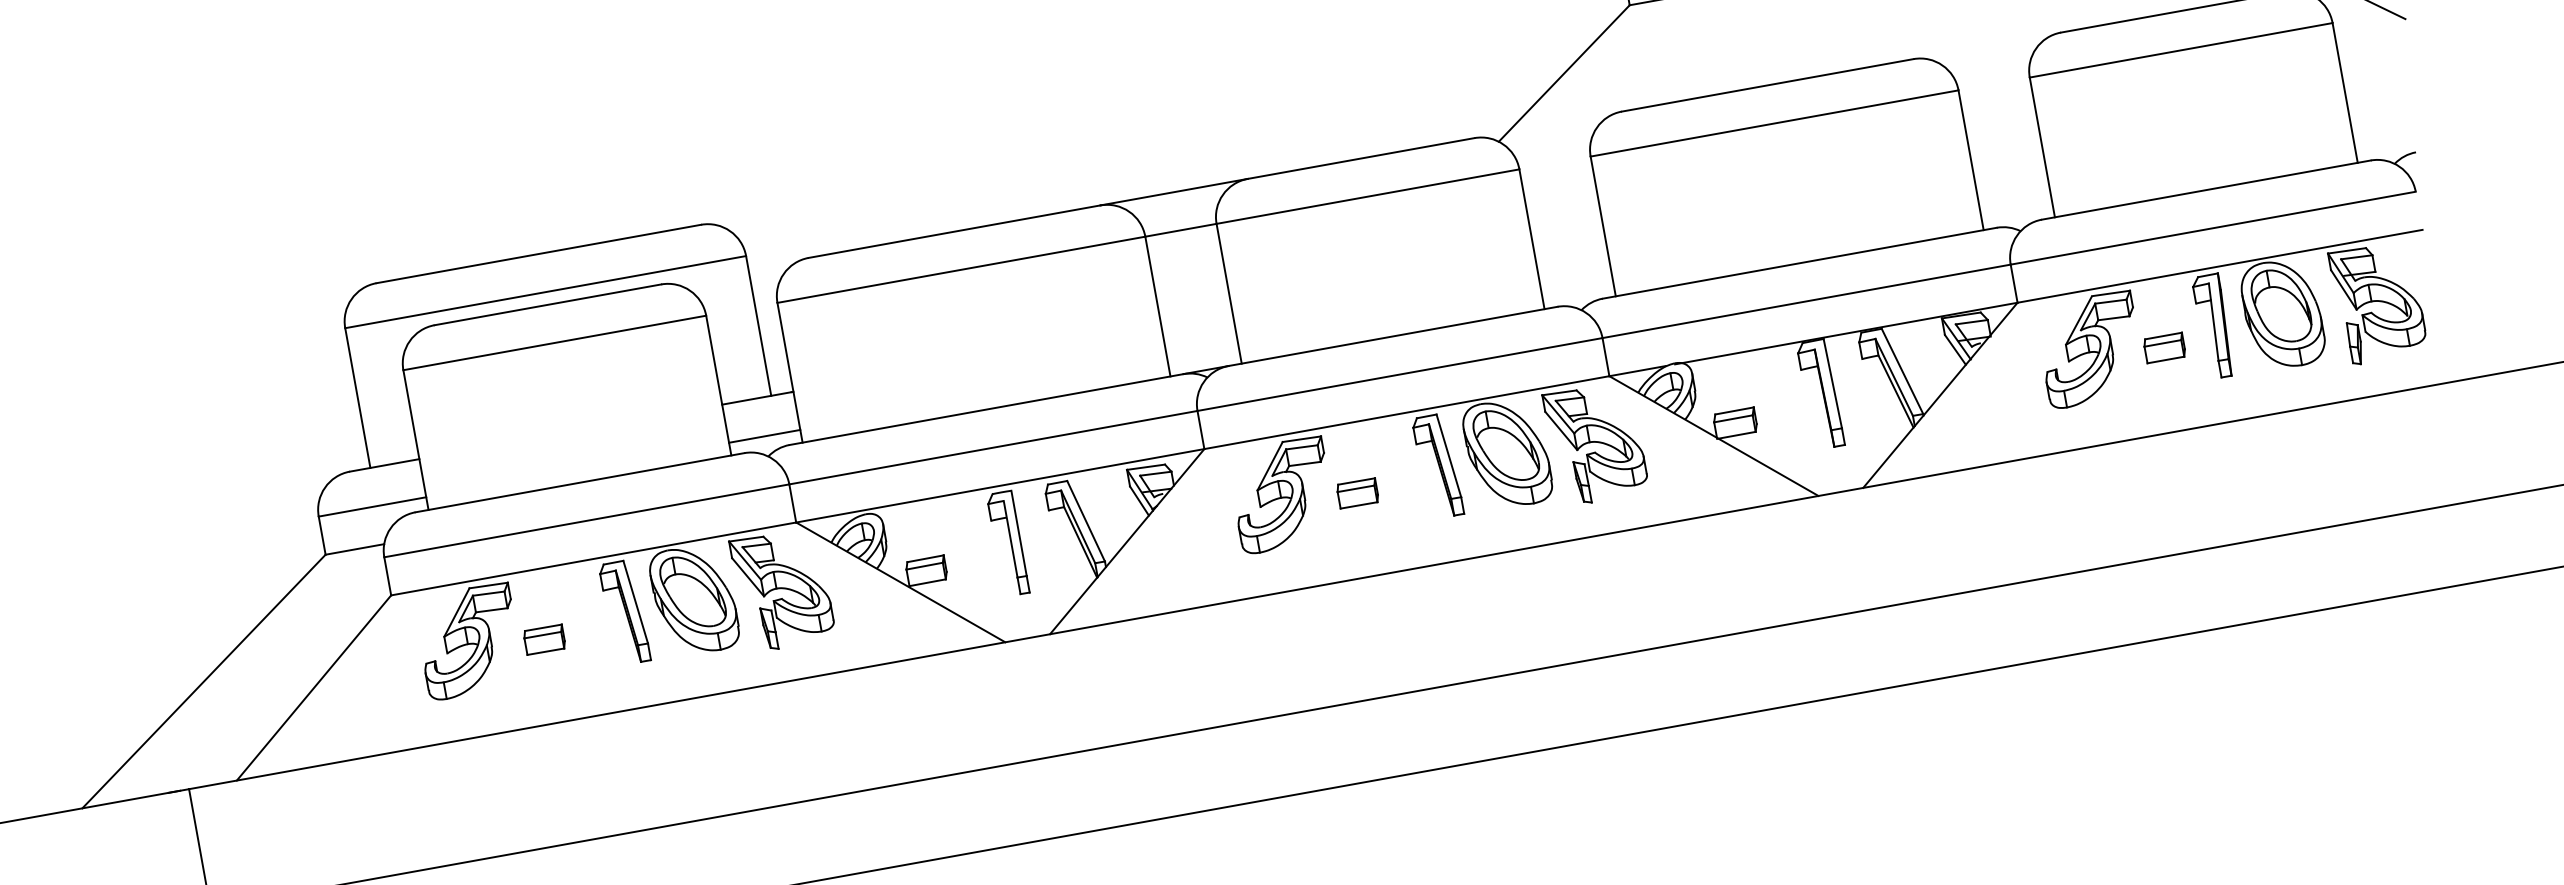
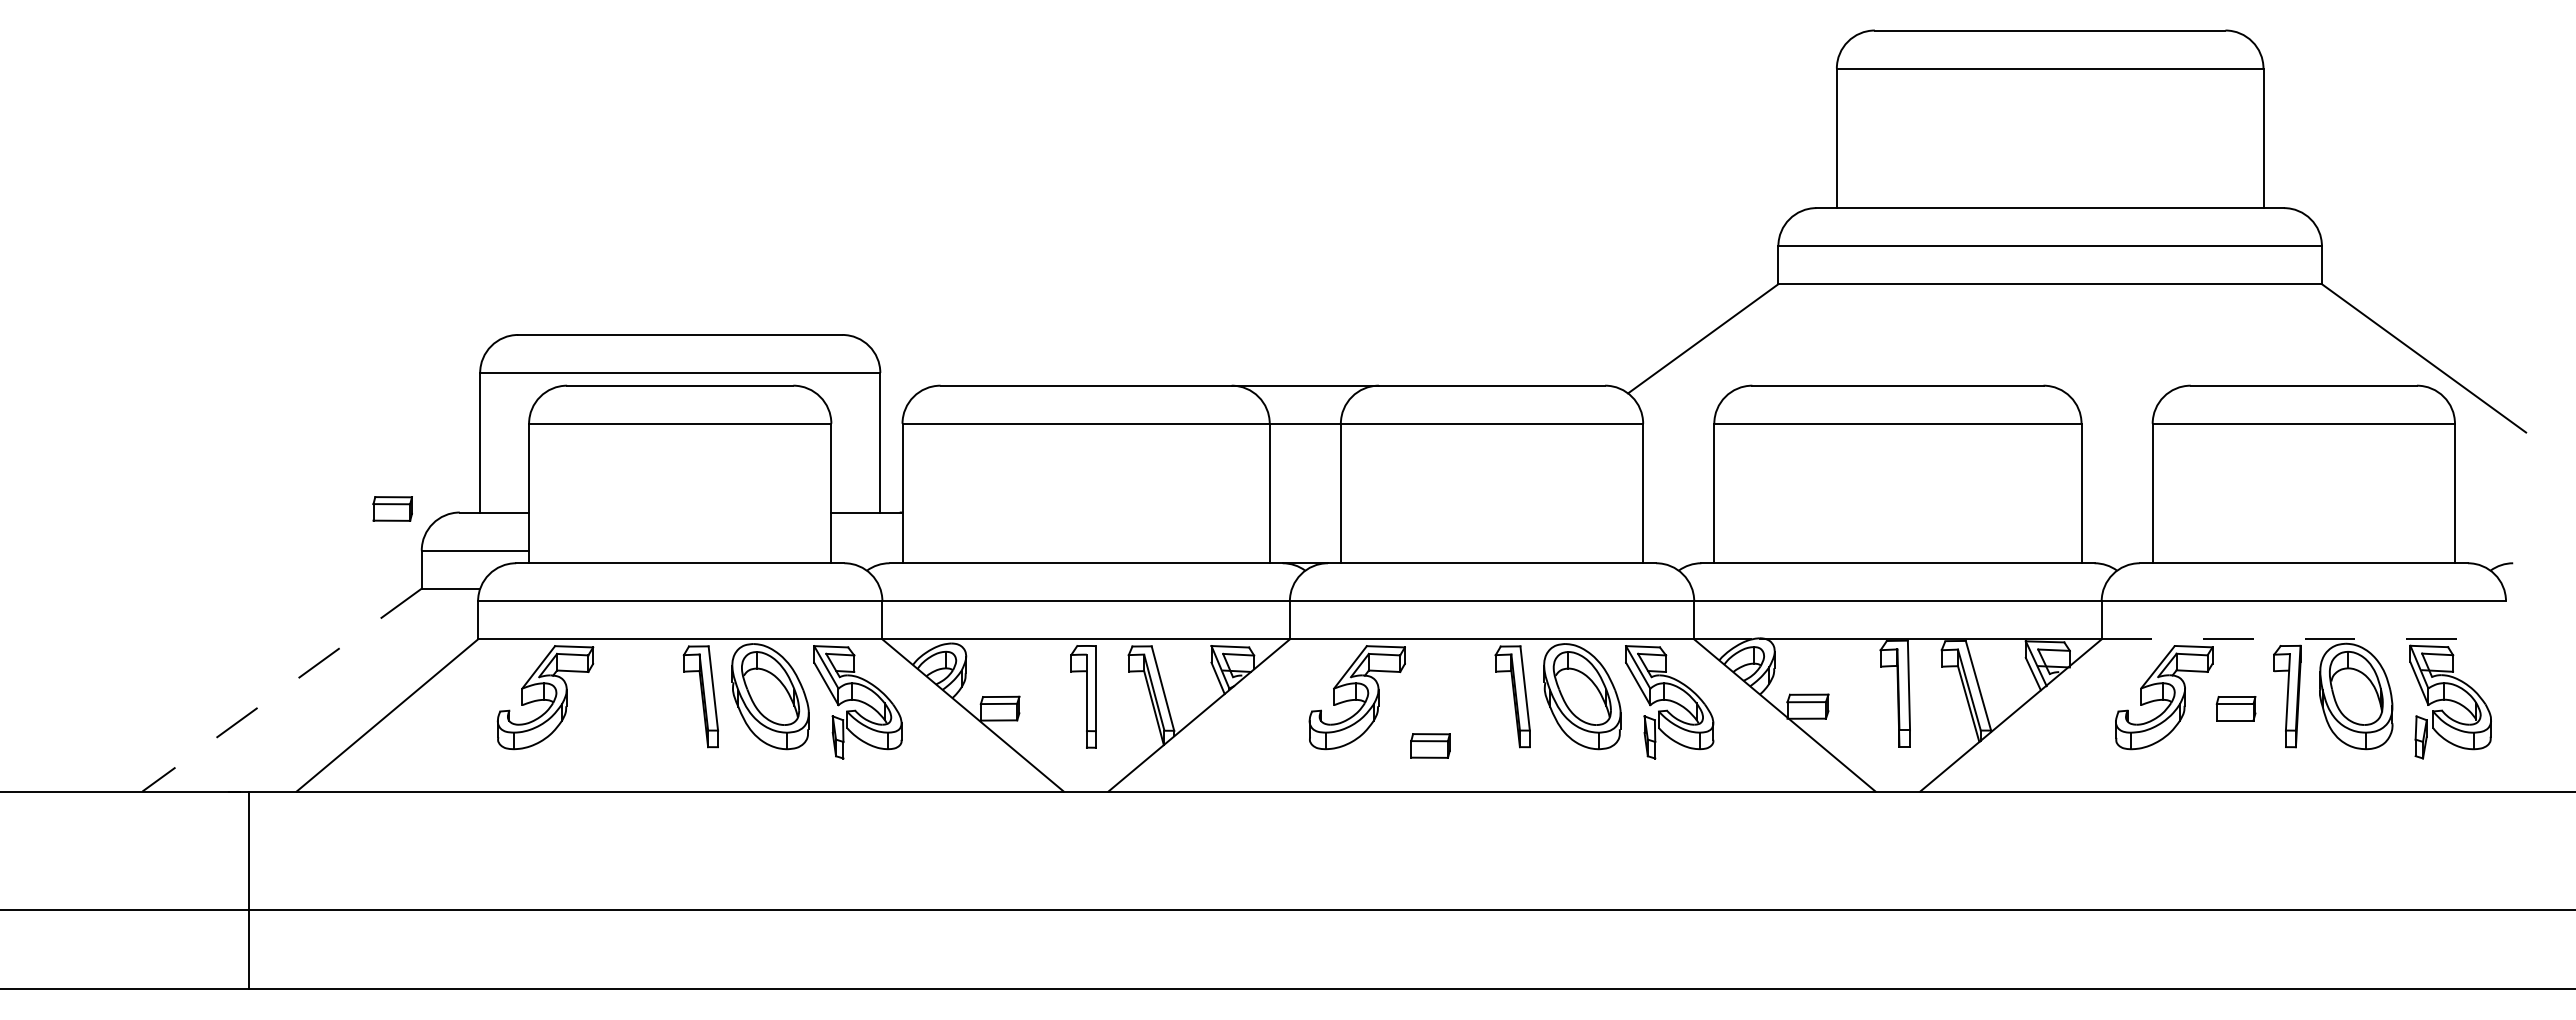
line: (2220, 266) -> (2304, 639), solid -> dashed
line: (764, 436) -> (866, 550), removed
part: (1357, 492) -> (1430, 745), moved
part: (544, 639) -> (392, 508), moved
line: (204, 681) -> (282, 690), solid -> dashed

